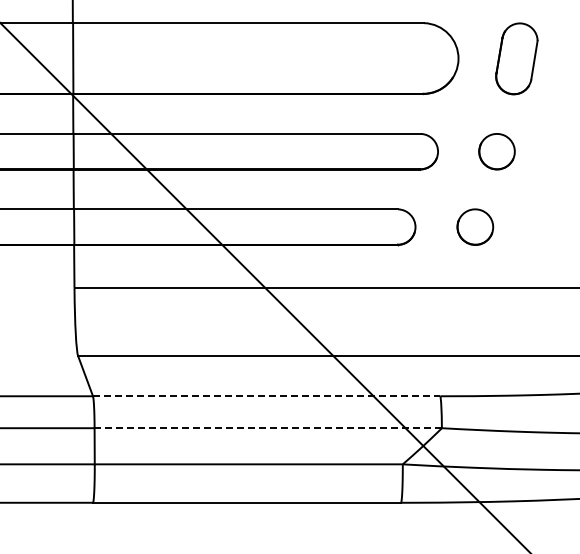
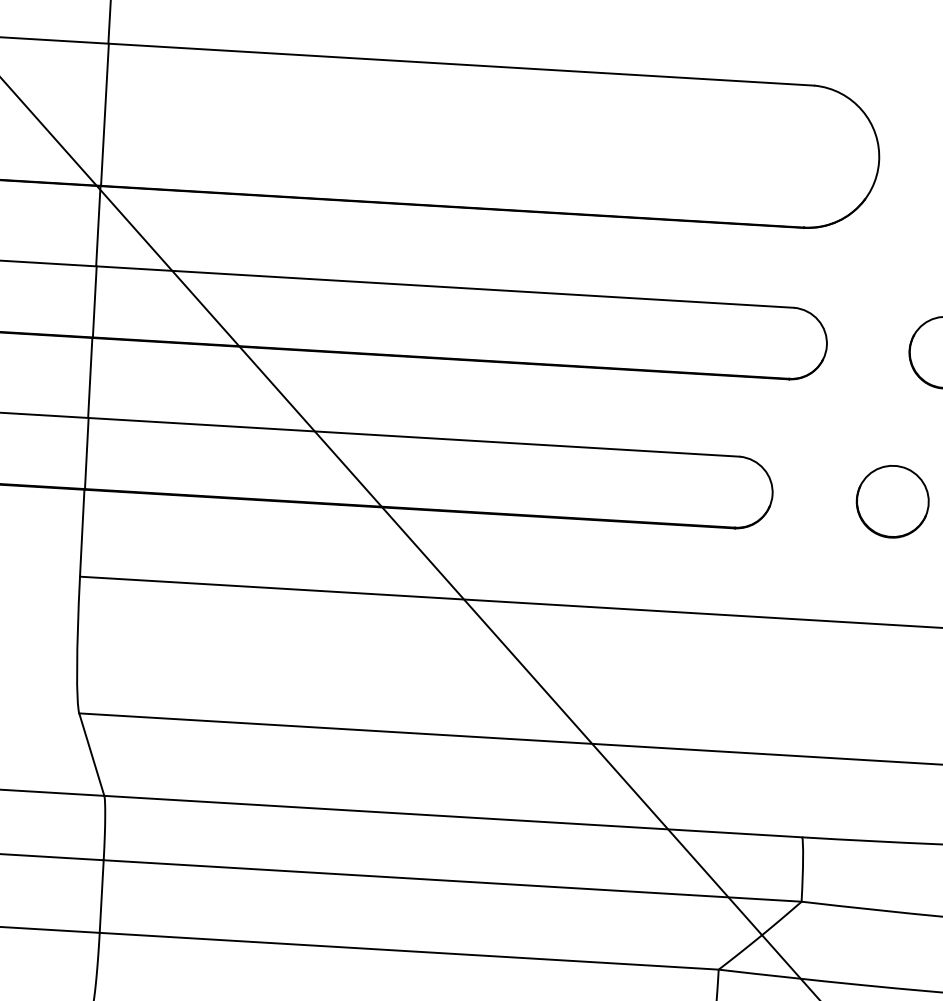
line: (266, 396) -> (452, 817), dashed -> solid
line: (268, 428) -> (453, 881), dashed -> solid

